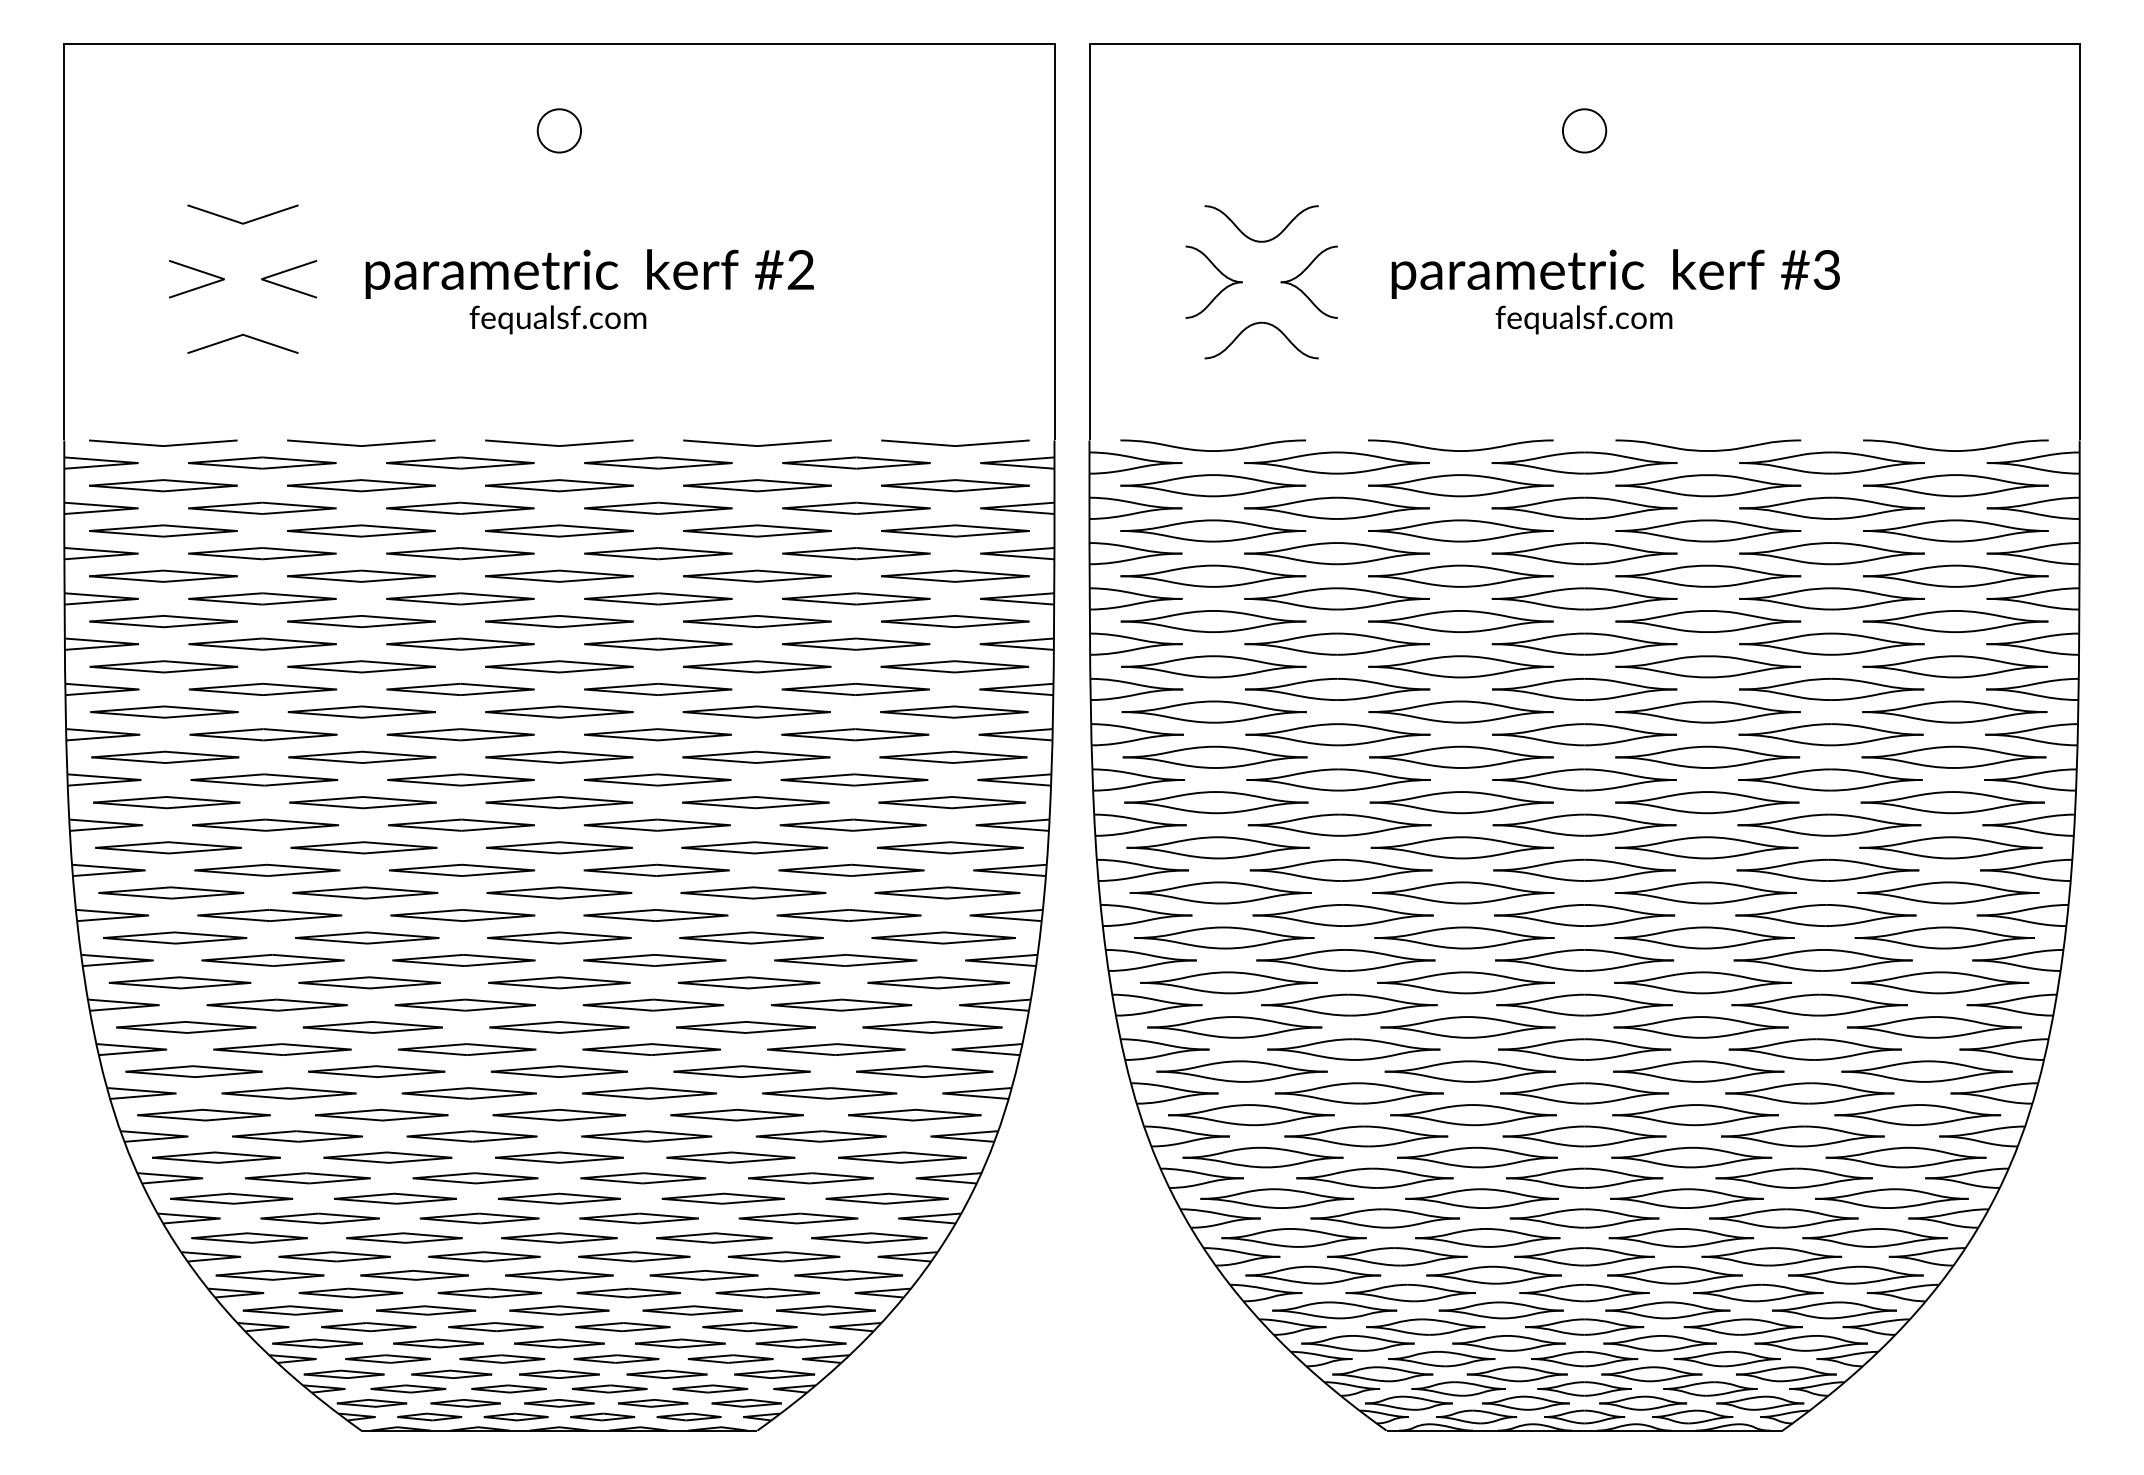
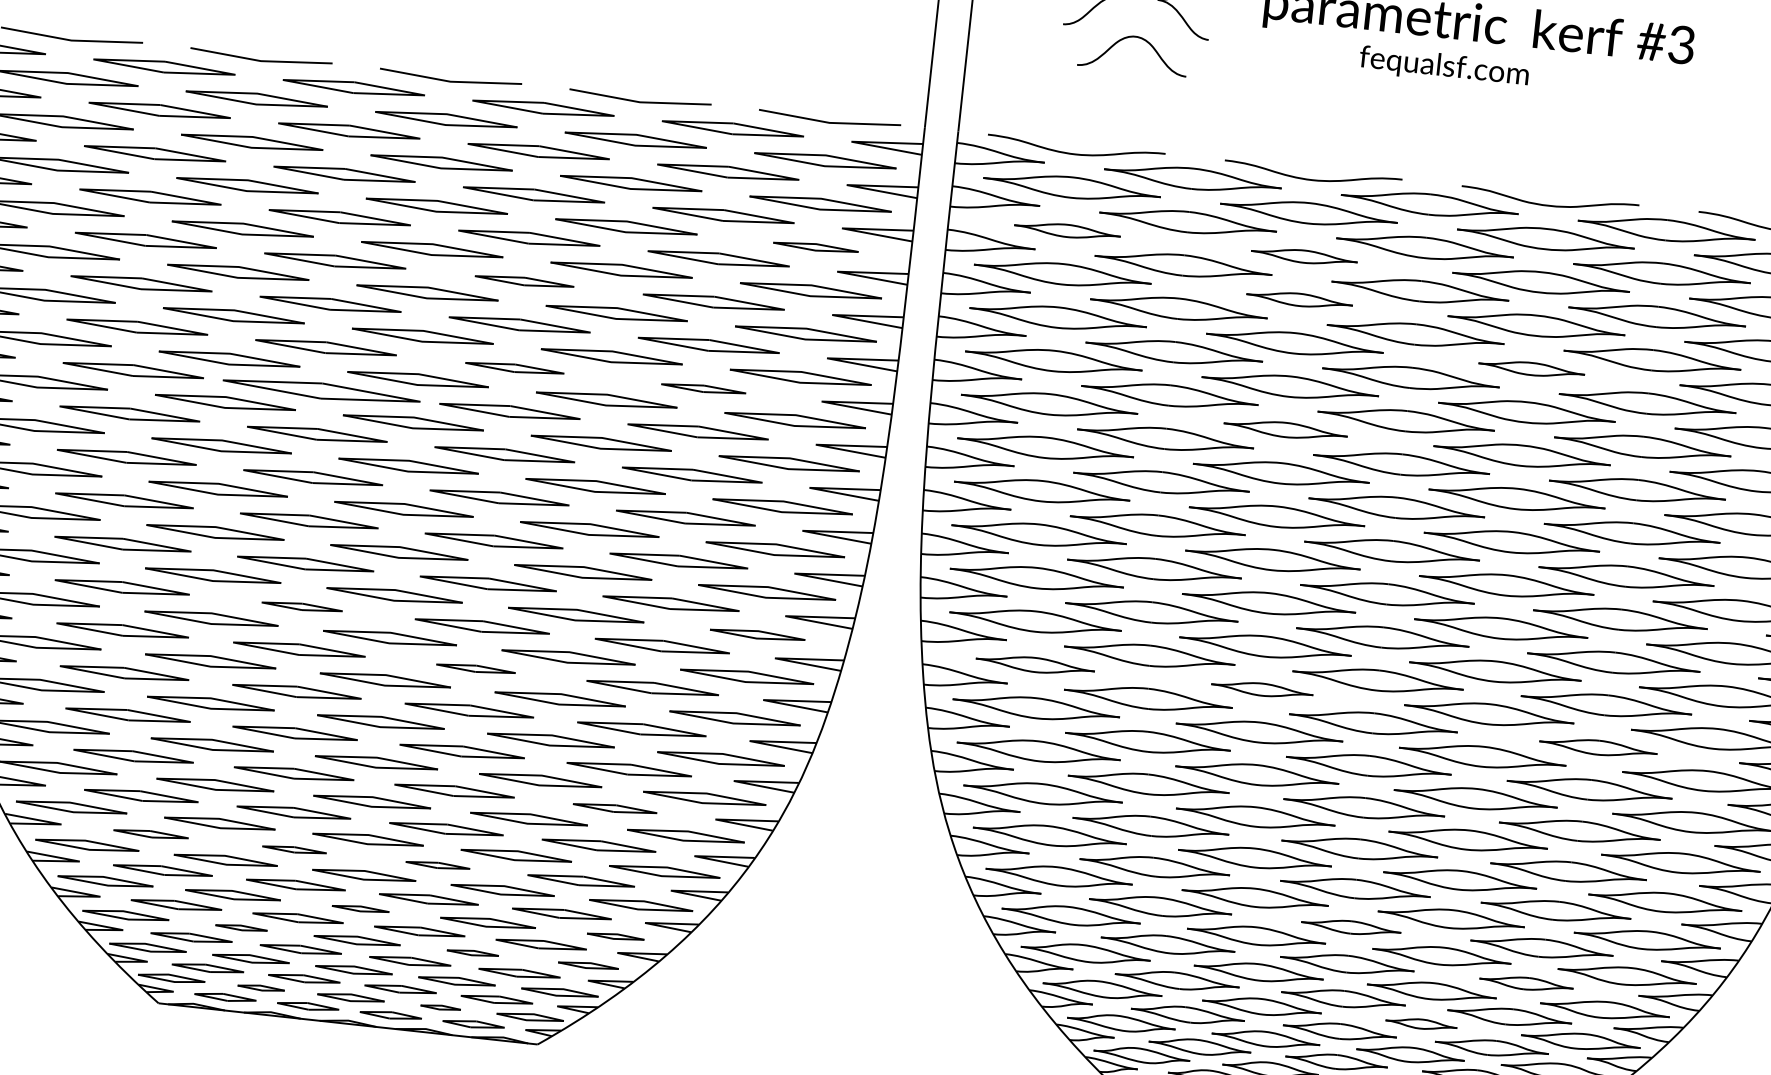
part: (1213, 530) -> (1067, 230), size x0.6
part: (1460, 530) -> (1304, 256), size x0.6
part: (955, 575) -> (816, 246), size x0.6
part: (1460, 575) -> (1299, 299), size x0.6
part: (1708, 621) -> (1531, 369), size x0.6
part: (658, 643) -> (524, 280), size x0.7
part: (1460, 711) -> (1285, 429), size x0.7
part: (657, 734) -> (514, 367), size x0.7
part: (855, 734) -> (703, 388), size x0.6
part: (460, 779) -> (321, 390), size x1.4
part: (938, 982) -> (757, 634), size x0.7
part: (1228, 982) -> (1035, 664), size x0.7
part: (1465, 982) -> (1261, 689), size x0.6
part: (464, 1004) -> (301, 606), size x0.6
part: (1819, 1004) -> (1598, 747), size x0.7
part: (651, 1049) -> (475, 668), size x0.6
part: (810, 1178) -> (614, 808), size x0.7
part: (1584, 1218) -> (1351, 927), size x0.7
part: (334, 1256) -> (151, 833), size x0.7
part: (484, 1256) -> (294, 849), size x0.6
part: (634, 1256) -> (438, 865), size x0.6
part: (1771, 1256) -> (1526, 983), size x0.7
part: (559, 1310) -> (360, 908), size x0.6
part: (825, 1310) -> (615, 936), size x0.6
part: (1667, 1310) -> (1421, 1024), size x0.6
part: (438, 1343) -> (241, 927), size x0.6
part: (680, 1343) -> (473, 953), size x0.6
part: (800, 1343) -> (587, 965), size x0.7
part: (465, 1403) -> (261, 988), size x0.7
part: (653, 1403) -> (440, 1007), size x0.6

